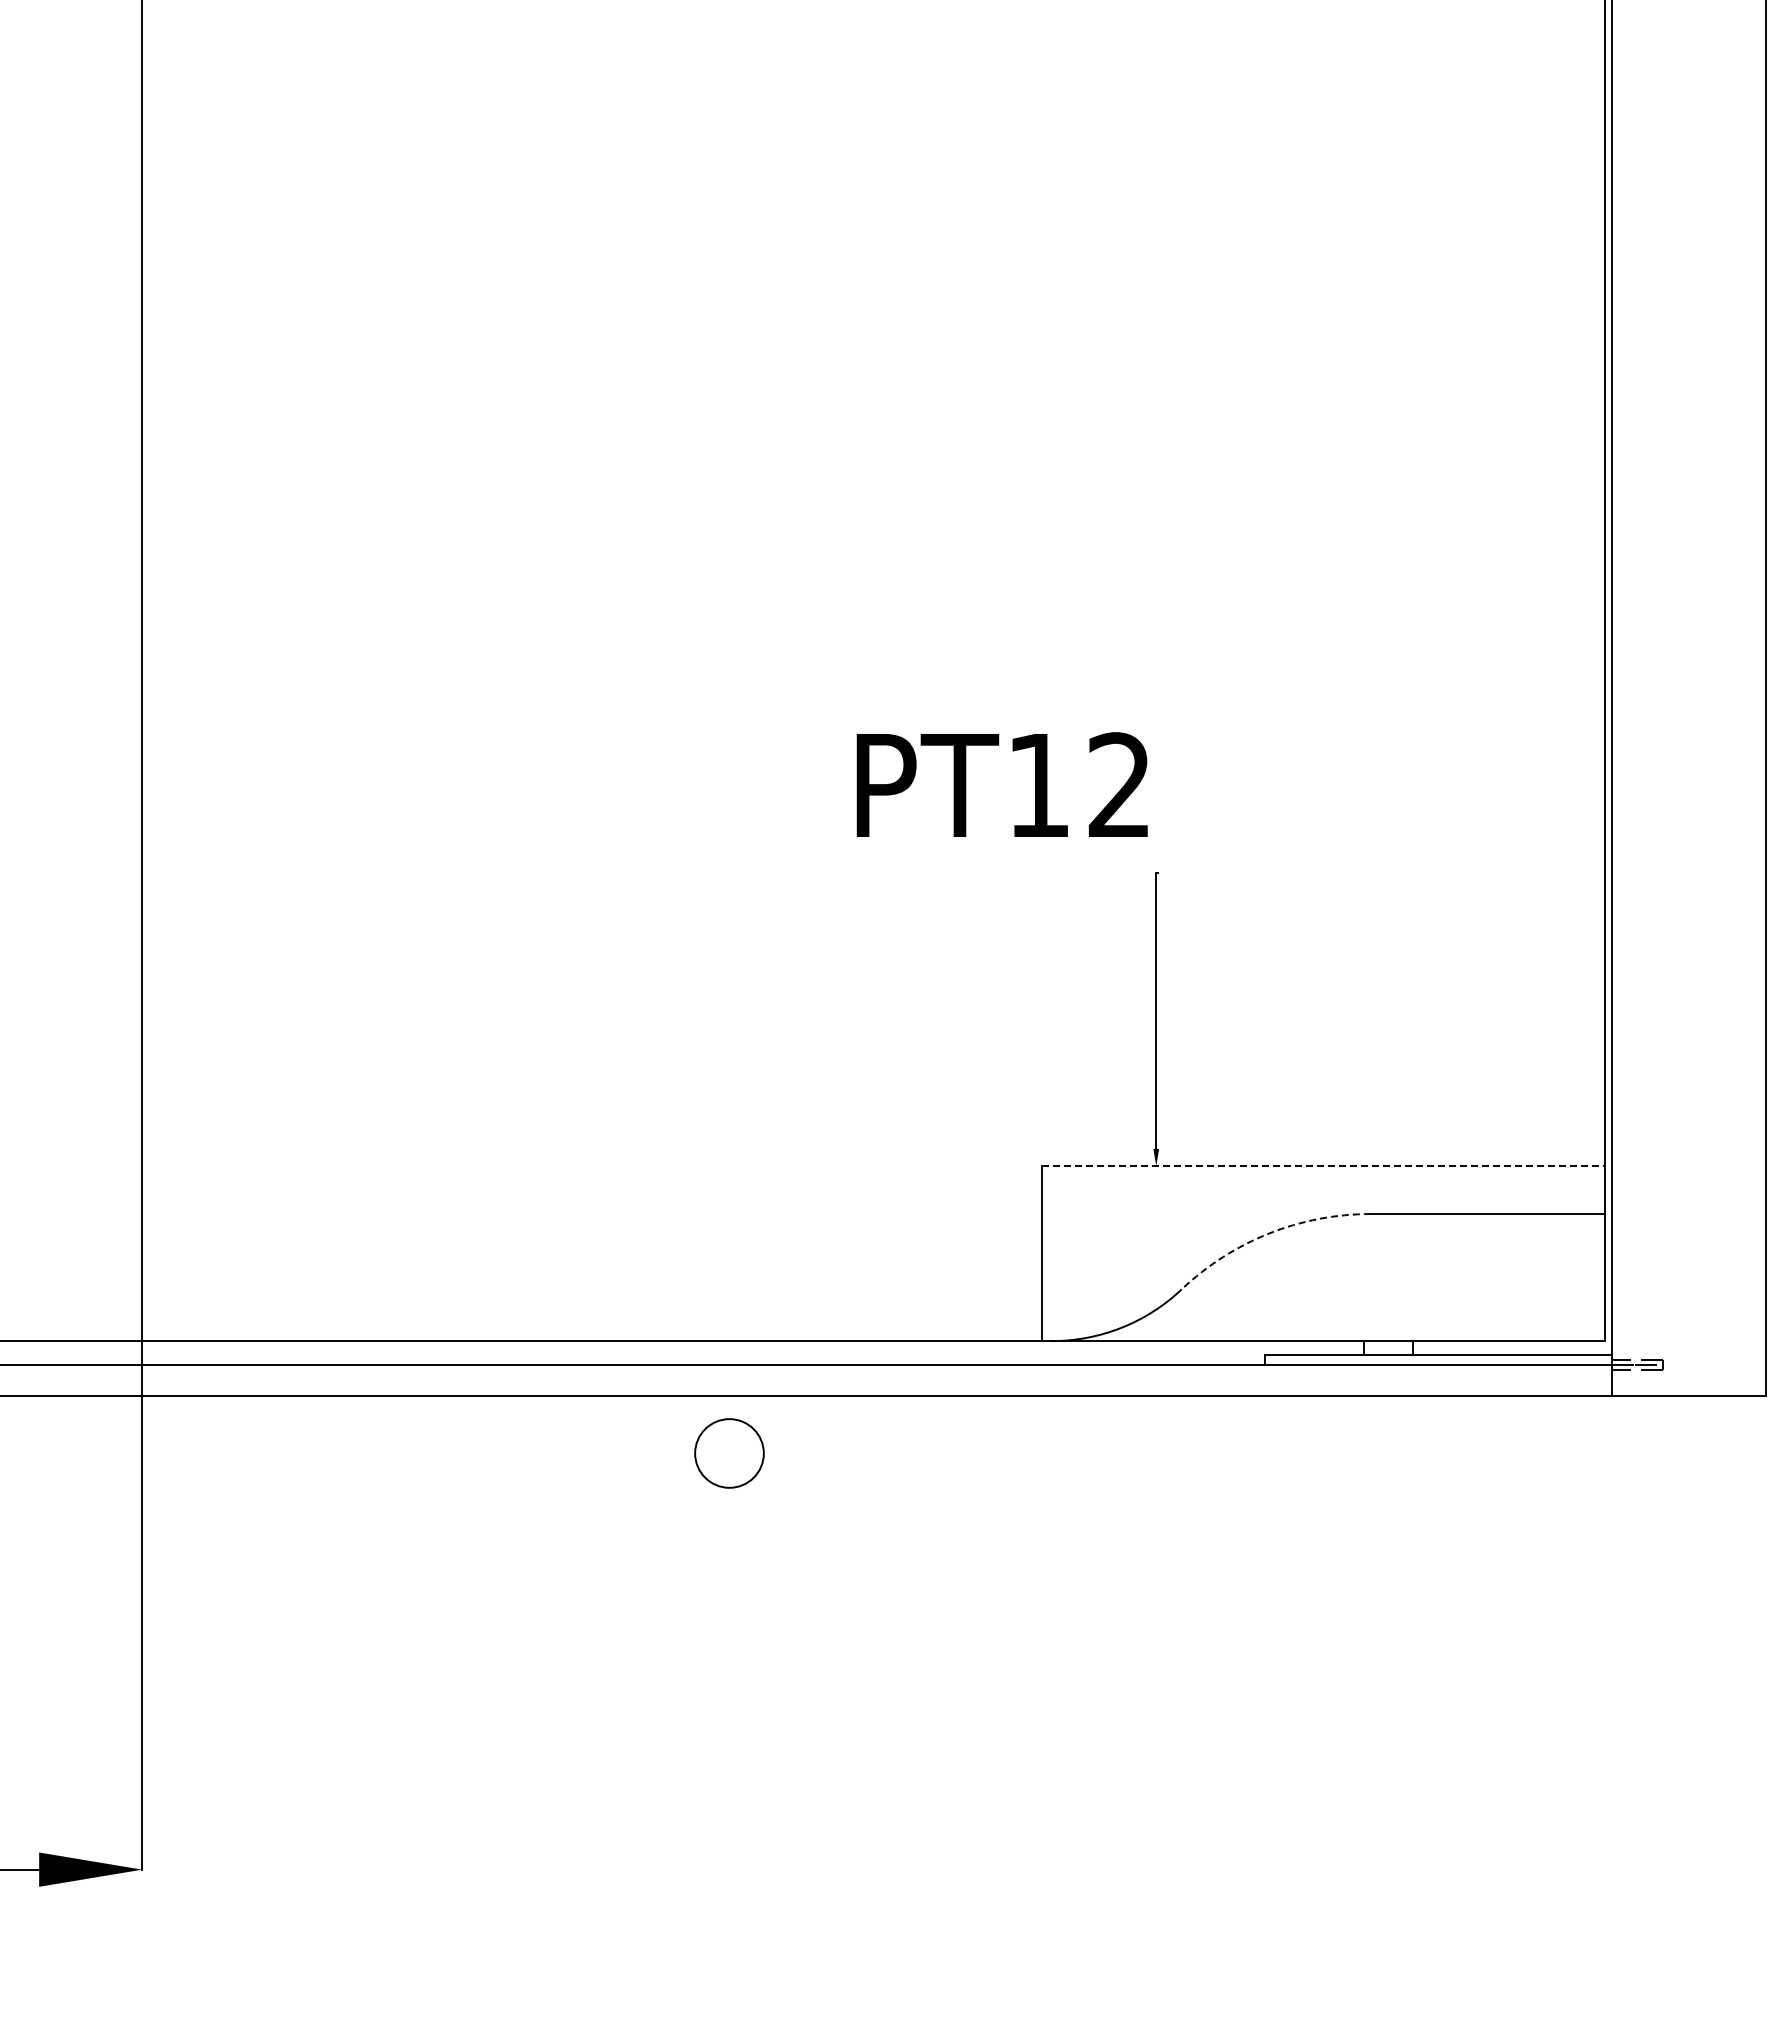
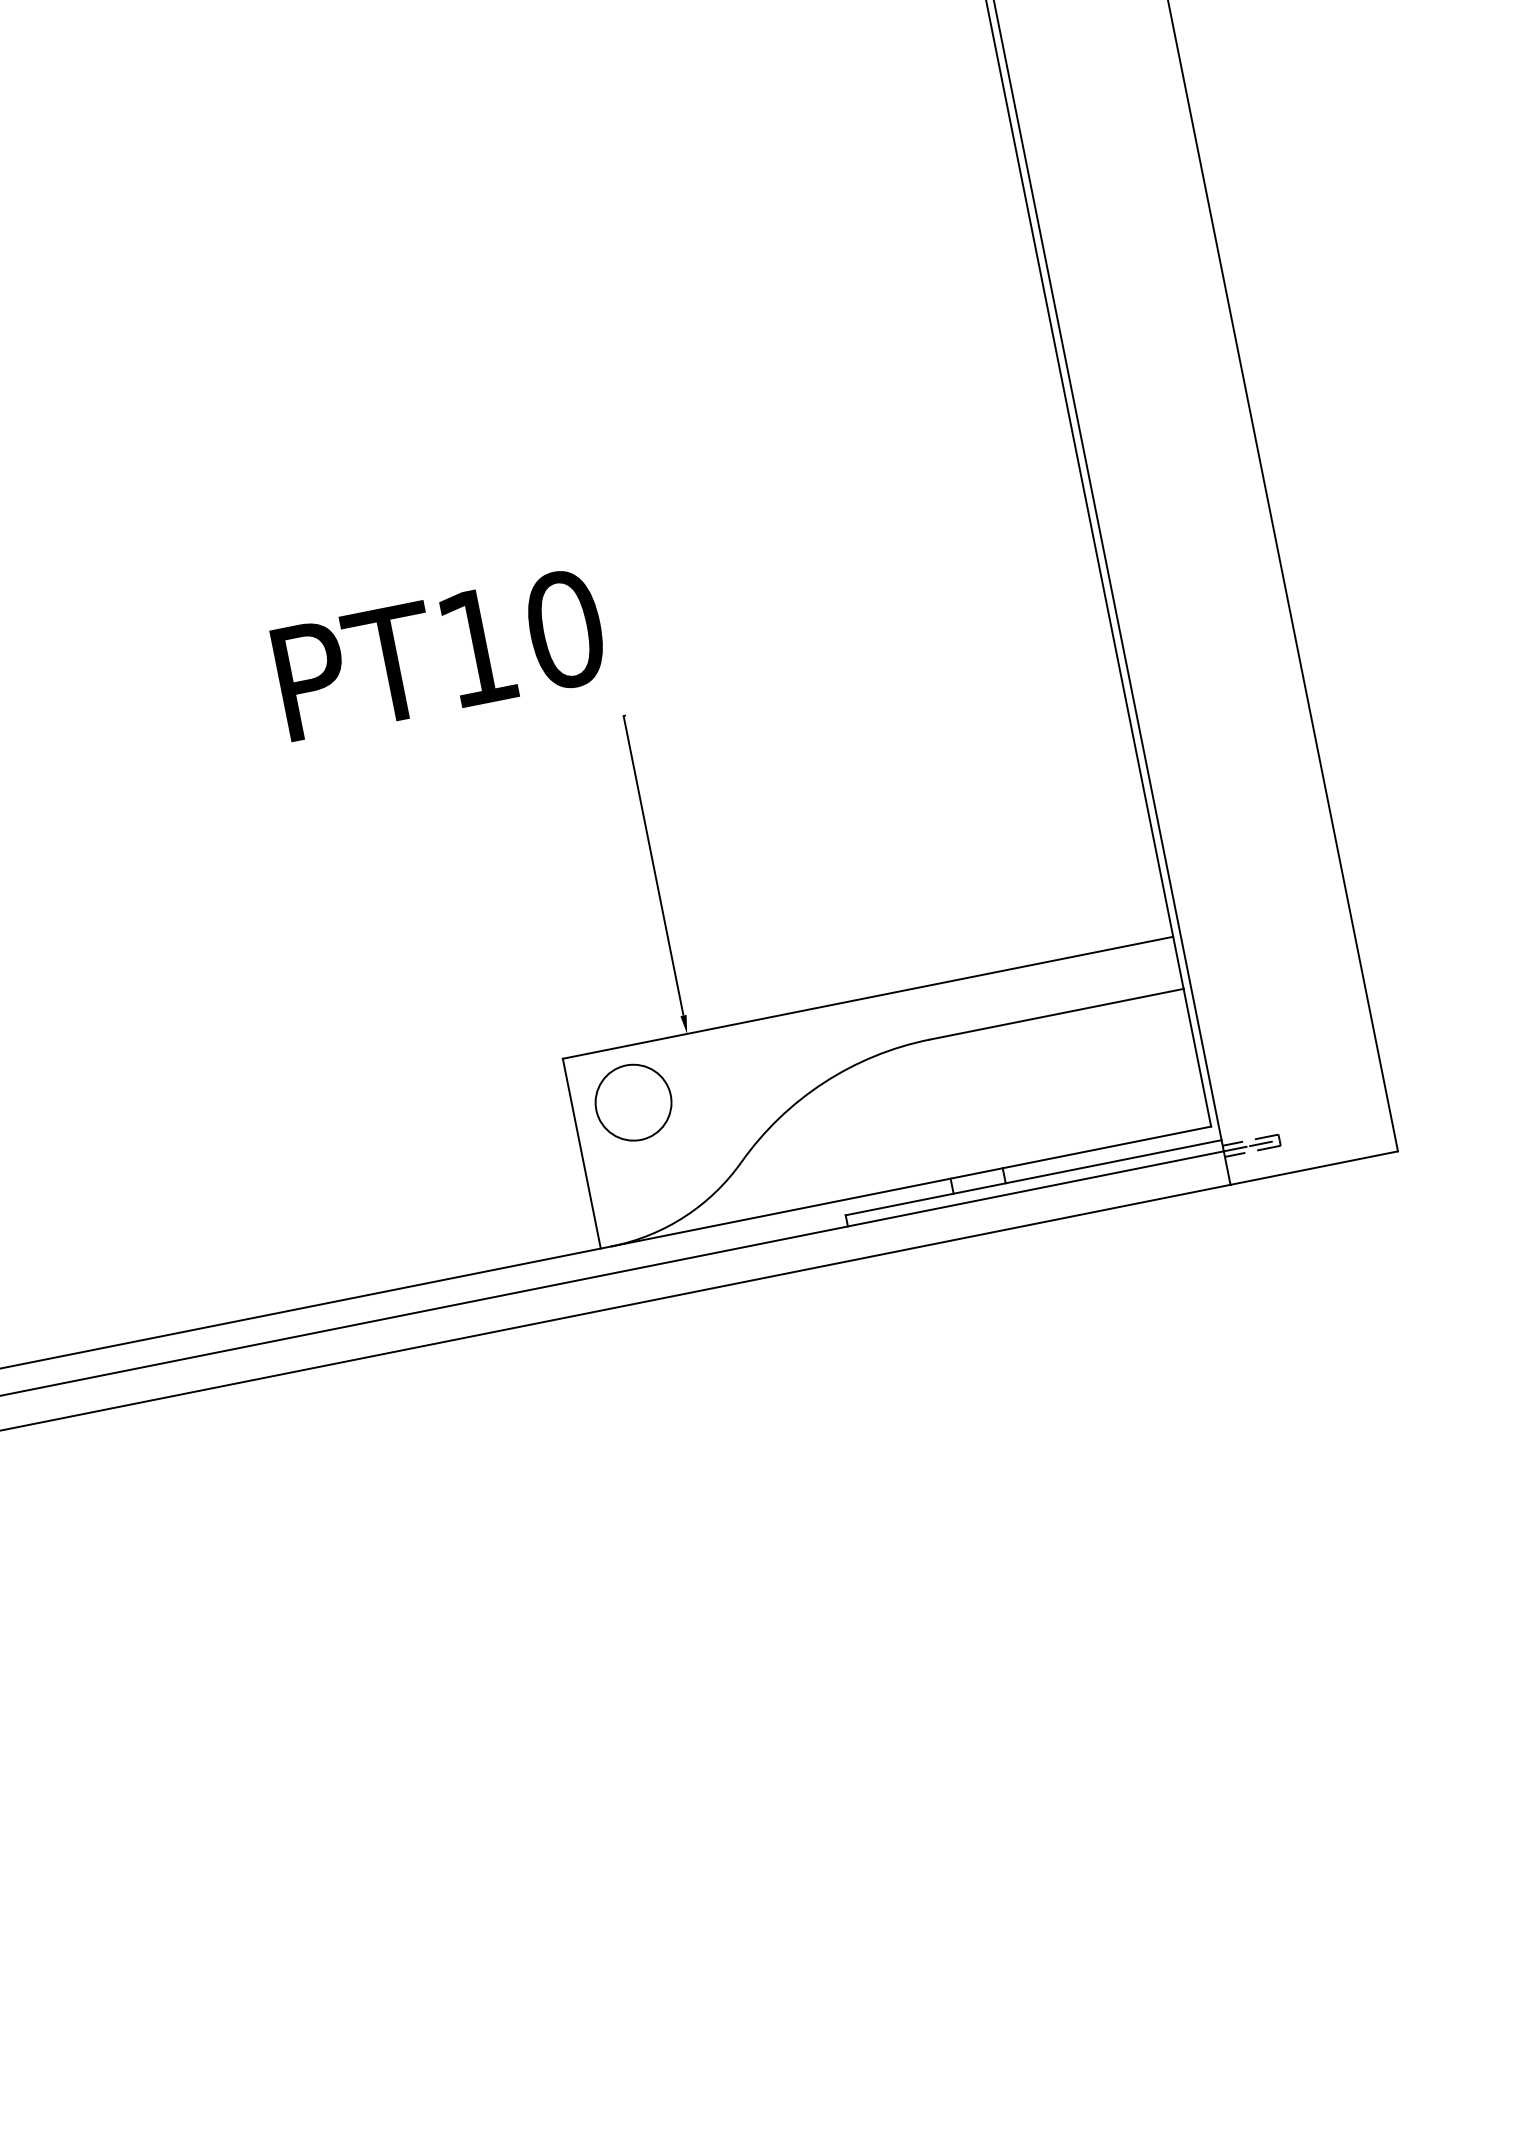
text: (1119, 785) -> (564, 629), PT12 -> PT10
line: (1323, 1165) -> (868, 997), dashed -> solid
arc: (1269, 1233) -> (824, 1082), dashed -> solid
circle: (729, 1453) -> (633, 1102), moved

